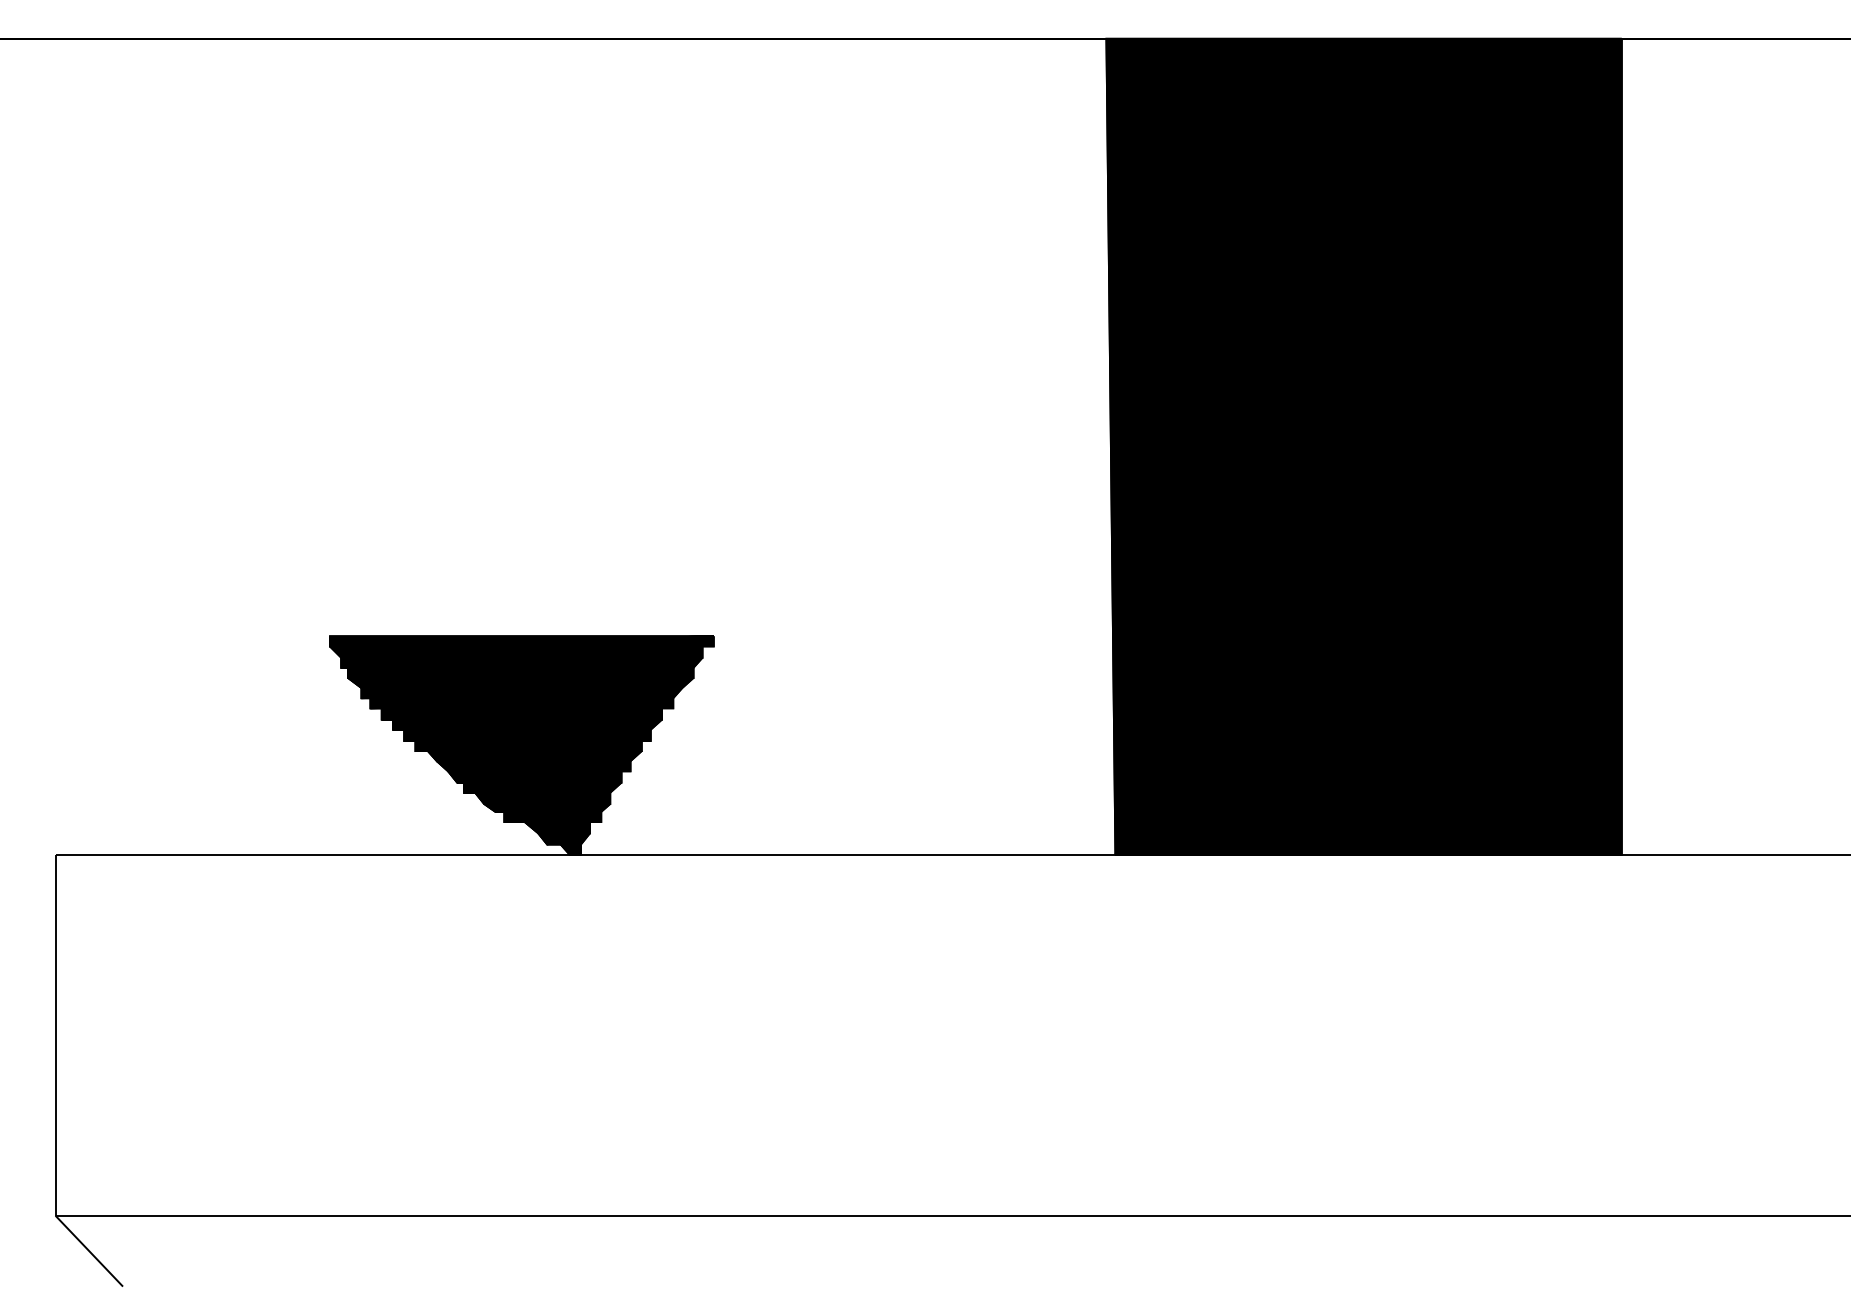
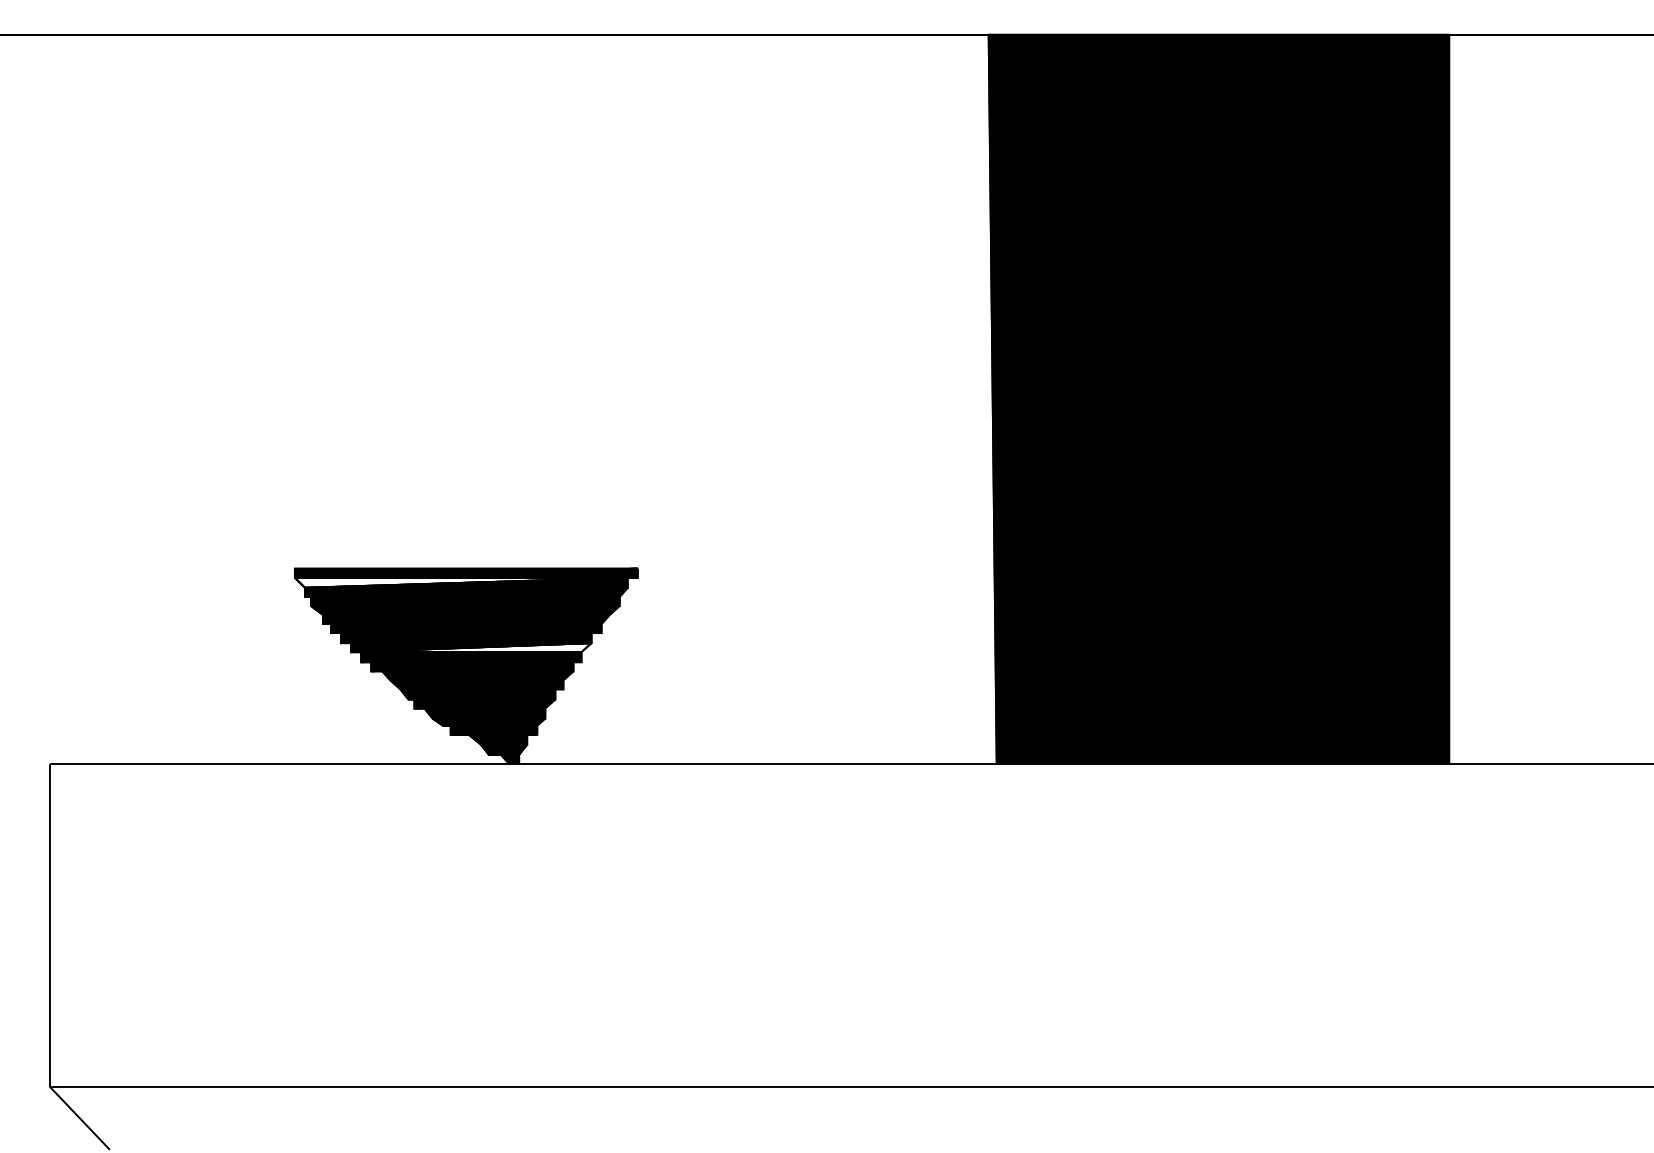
fill: (516, 651) -> (461, 582), removed
fill: (527, 724) -> (471, 647), removed

